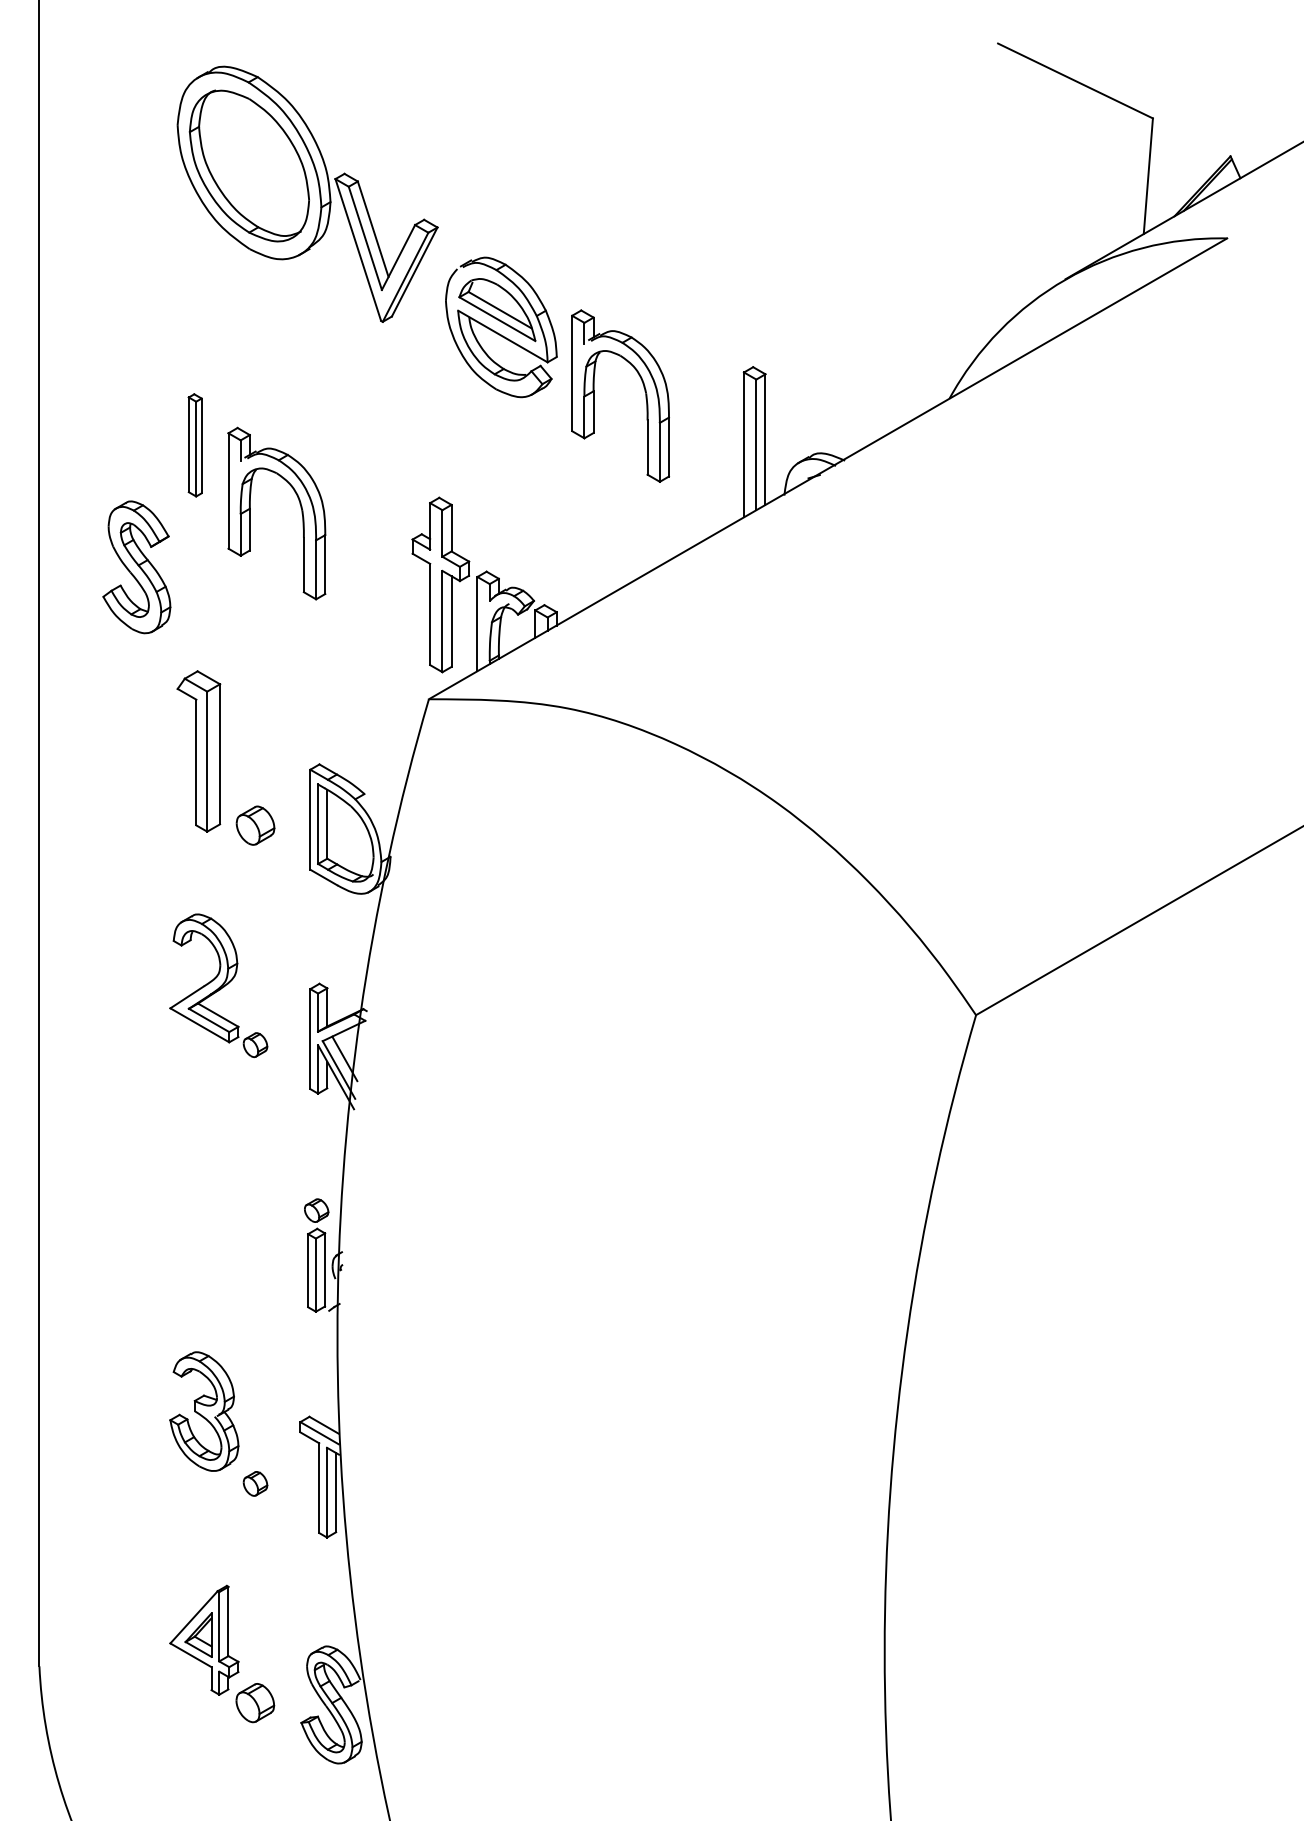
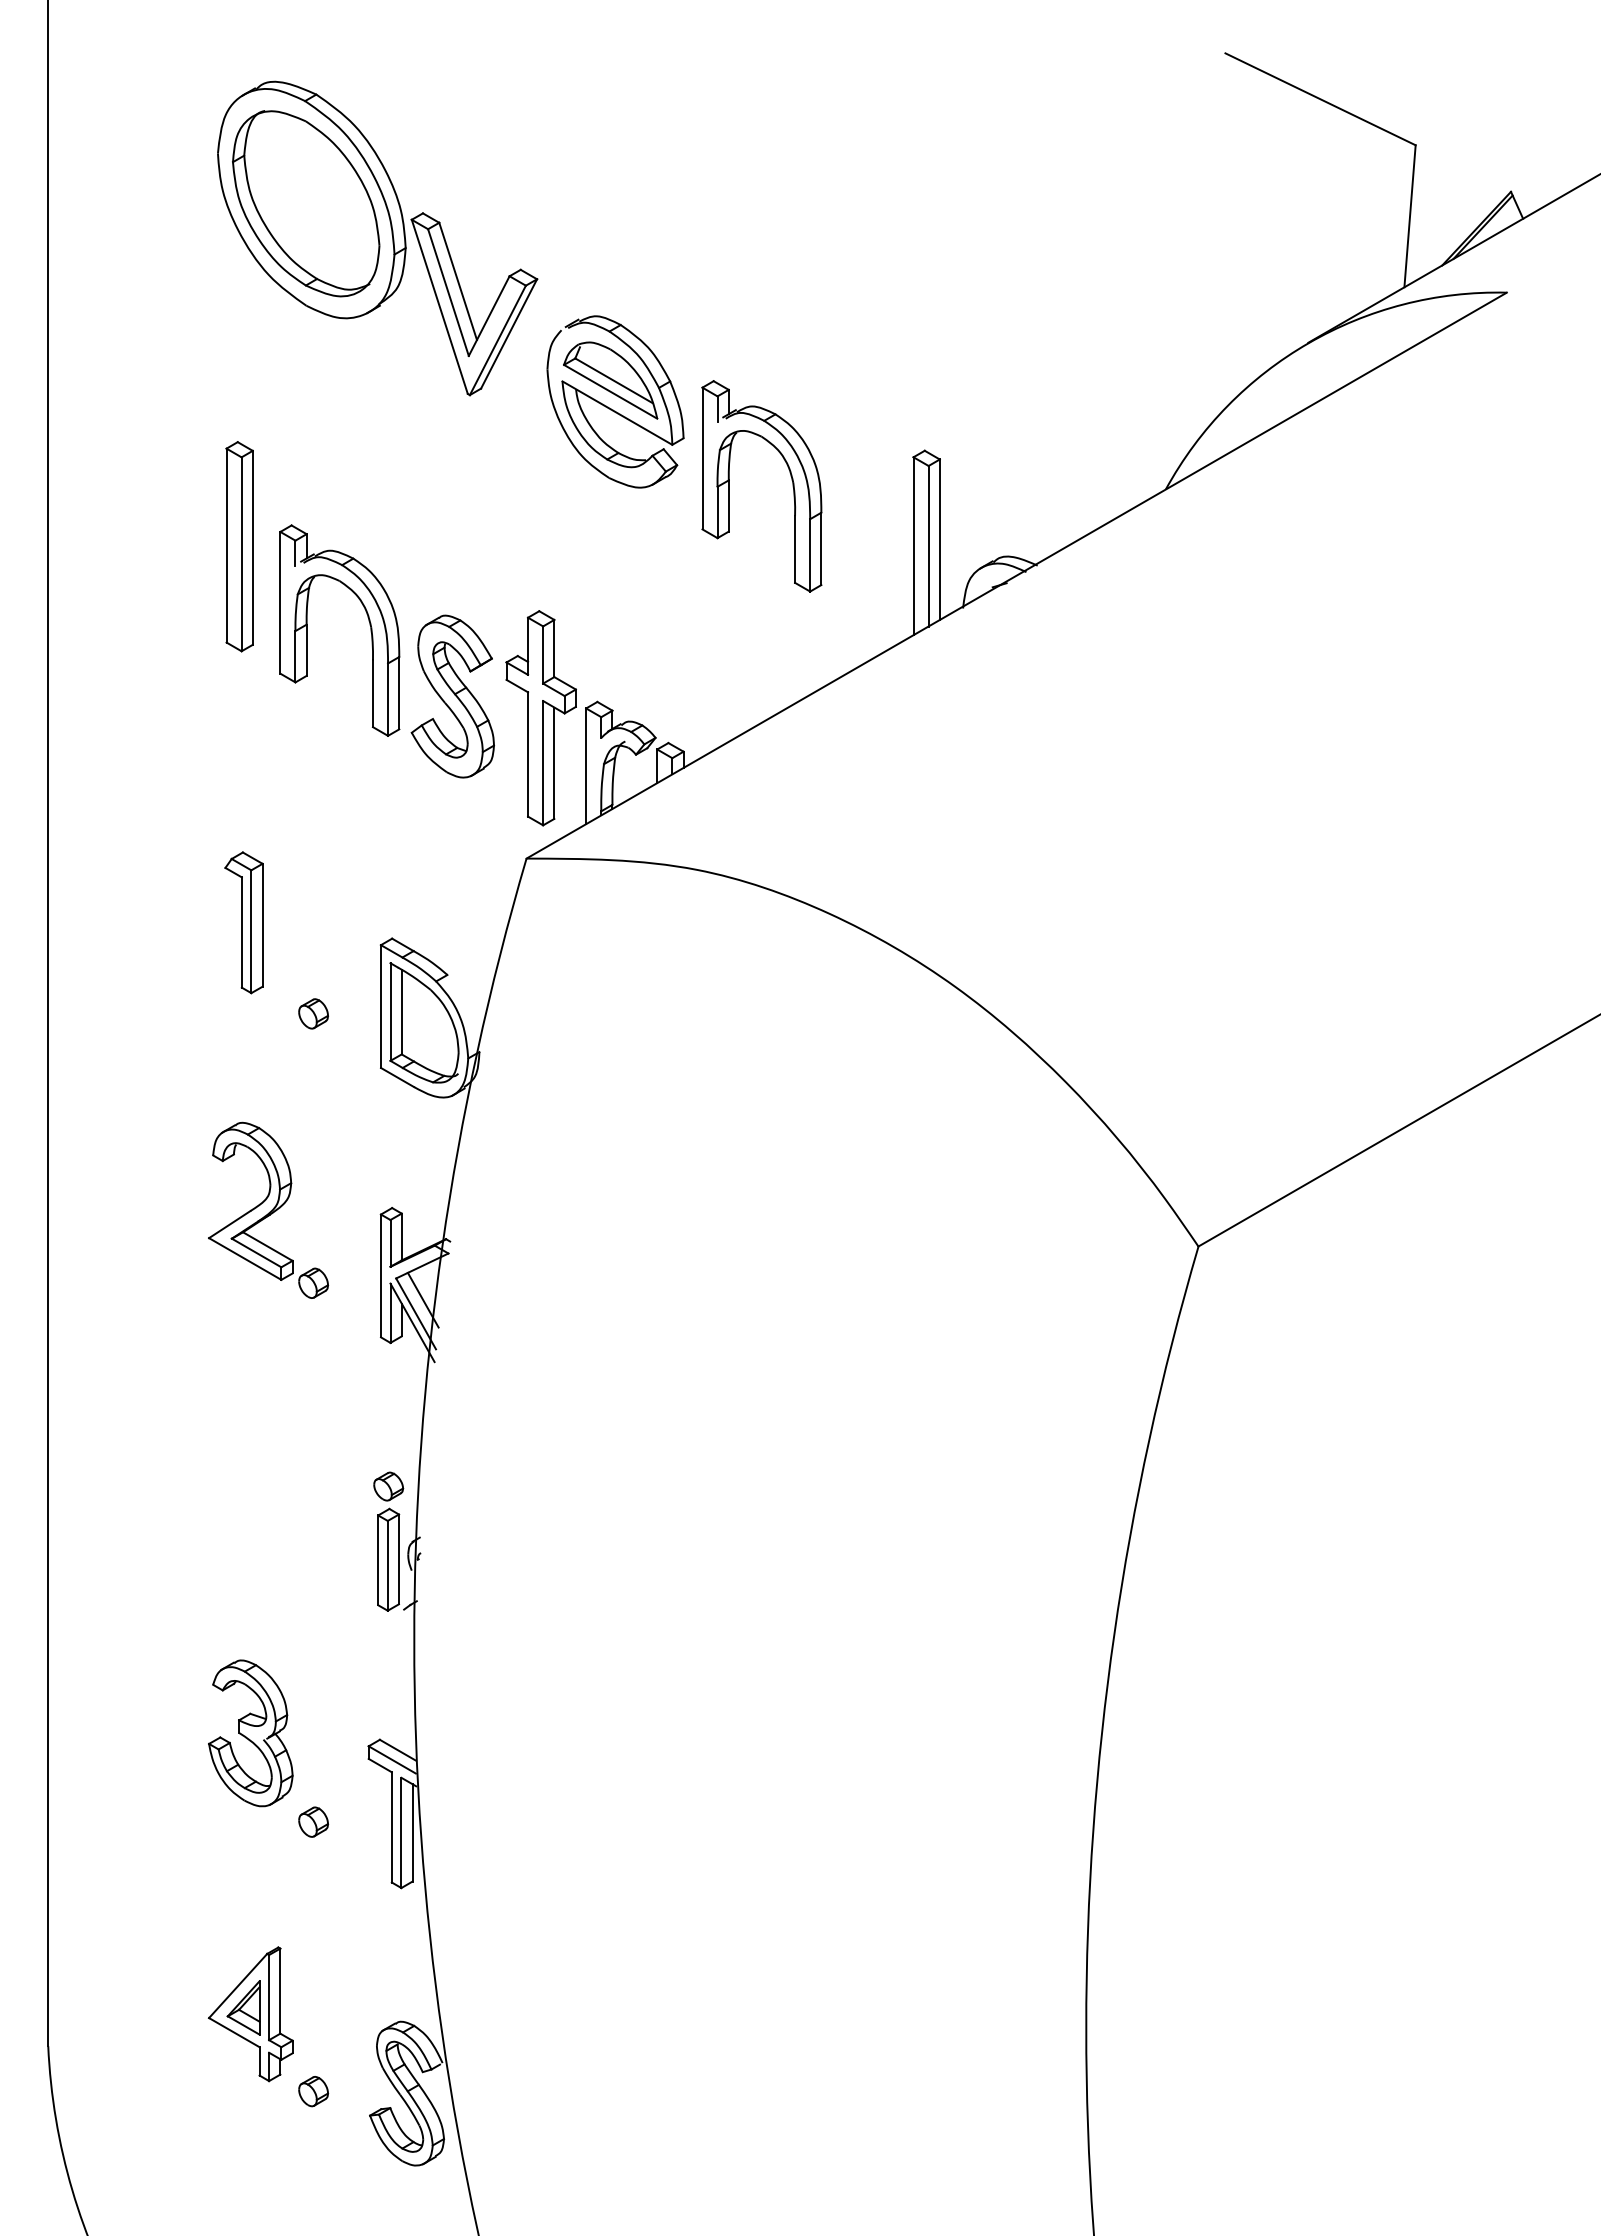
part: (195, 445) -> (239, 546), size x1.67
part: (136, 567) -> (452, 696), moved
part: (198, 751) -> (243, 922), size x0.71
part: (255, 825) -> (313, 1013), size x0.62
part: (255, 1703) -> (313, 2091), size x0.62

